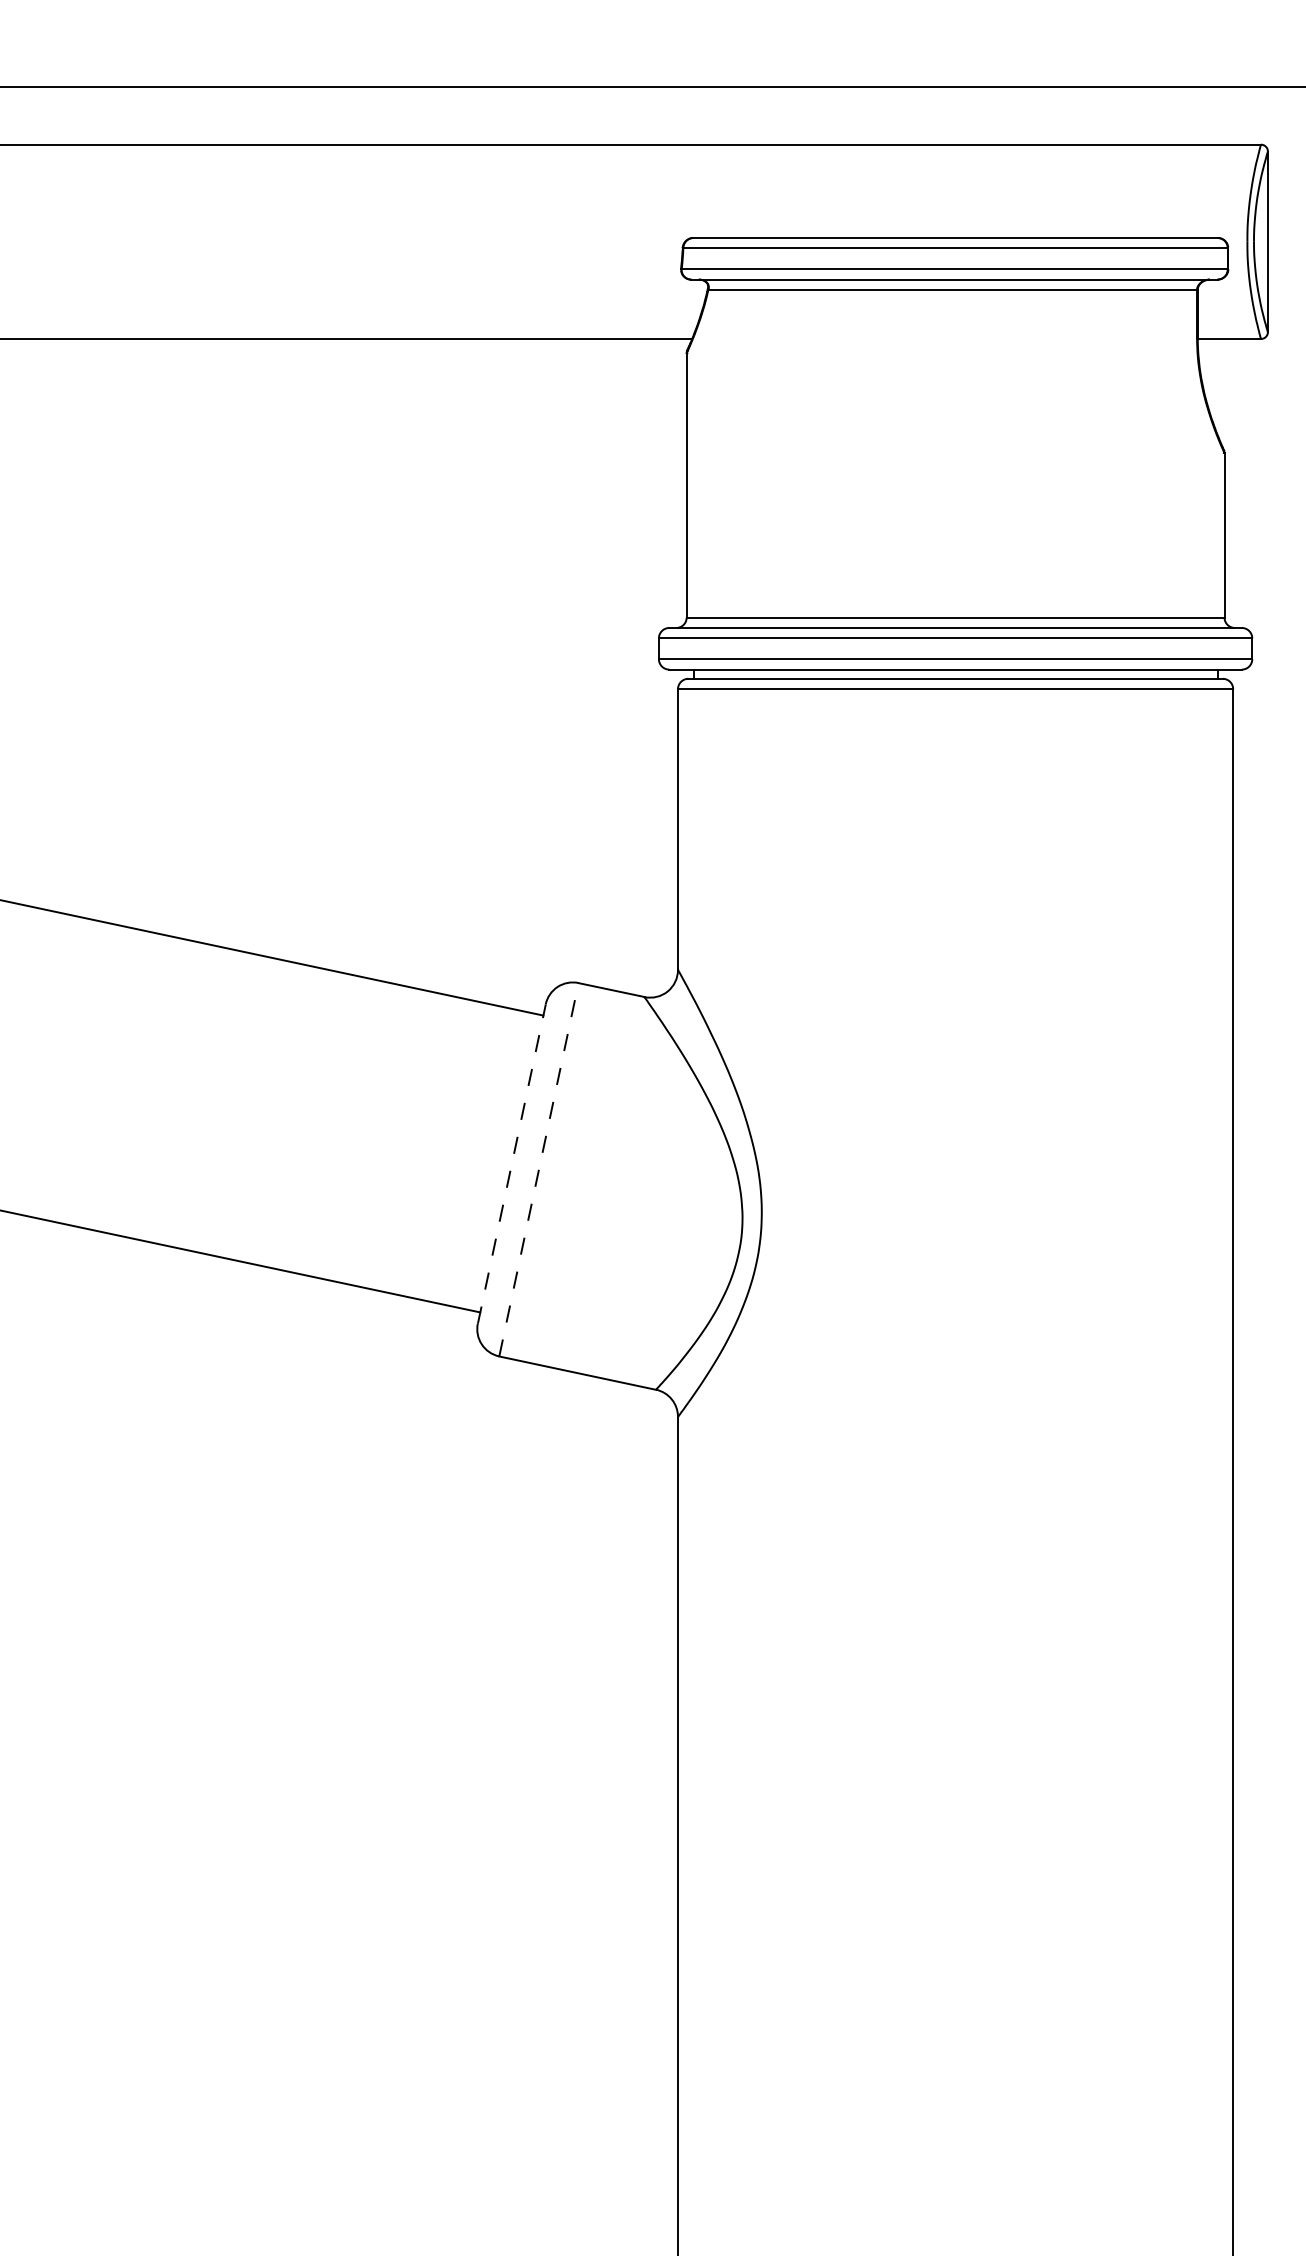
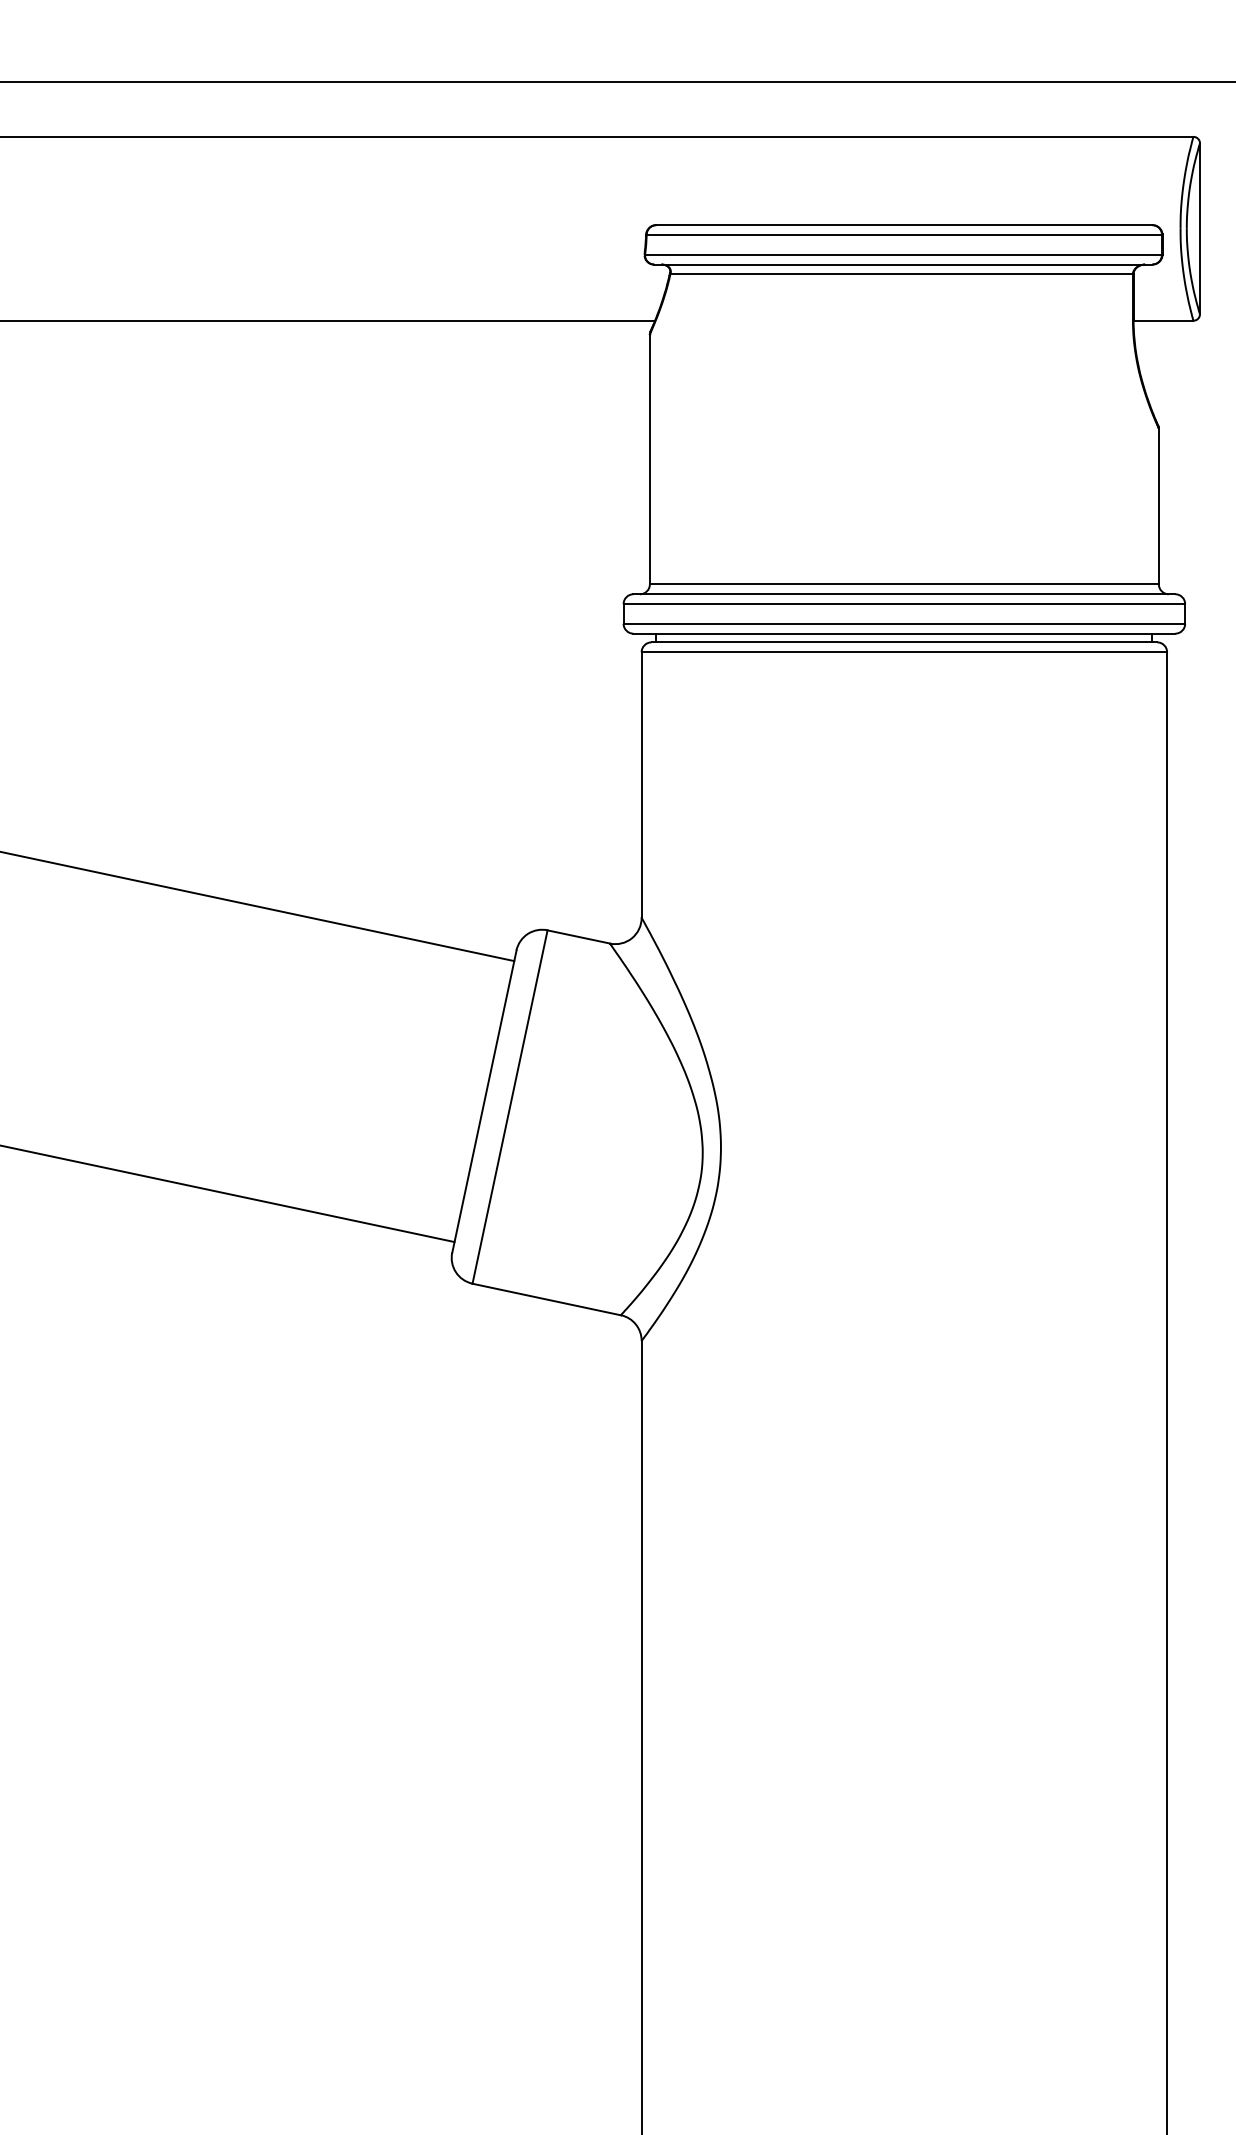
line: (511, 1163) -> (484, 1101), dashed -> solid
line: (539, 1170) -> (510, 1107), dashed -> solid

